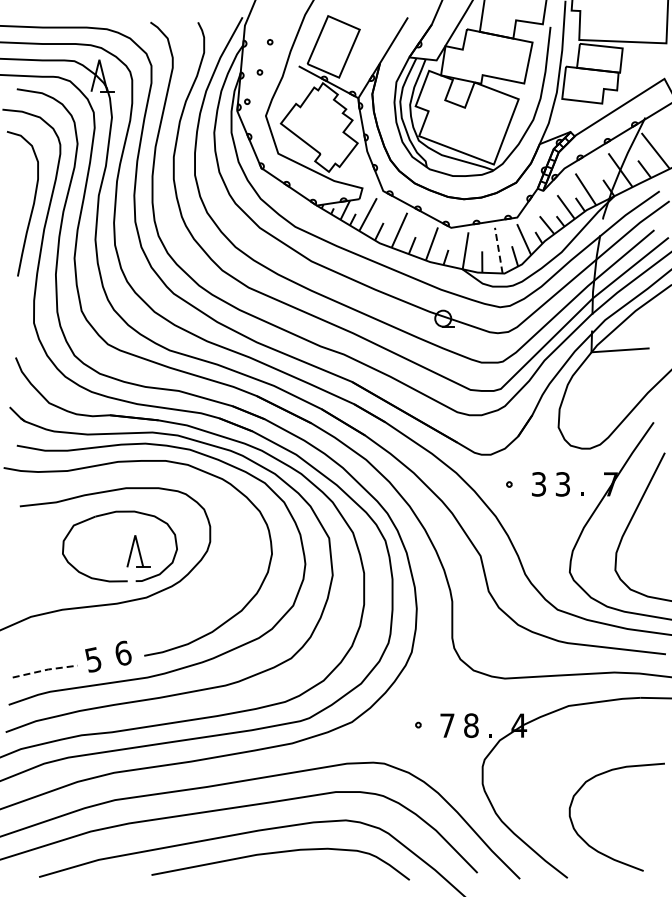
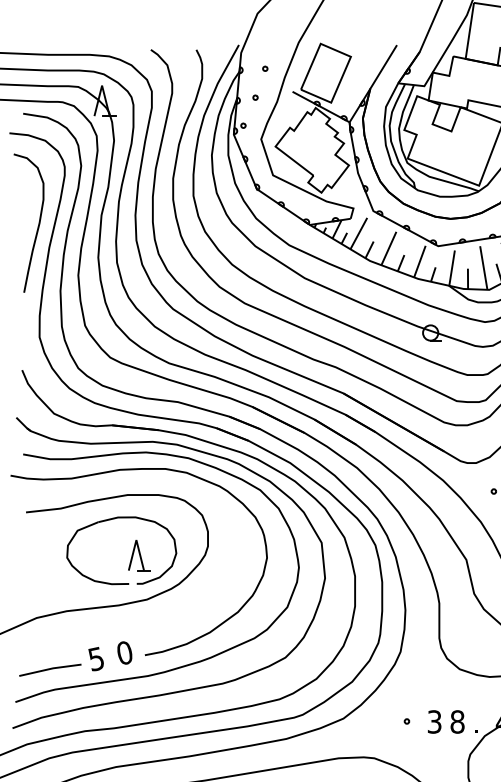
line: (498, 250) -> (483, 267), dashed -> solid
text: (123, 652) -> (125, 652), 6 -> 0
line: (45, 670) -> (50, 669), dashed -> solid
text: (447, 725) -> (434, 721), 7 -> 3

